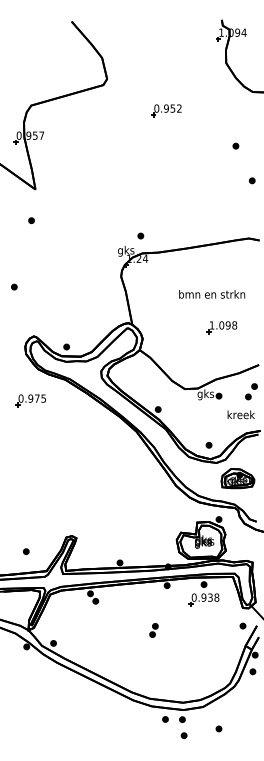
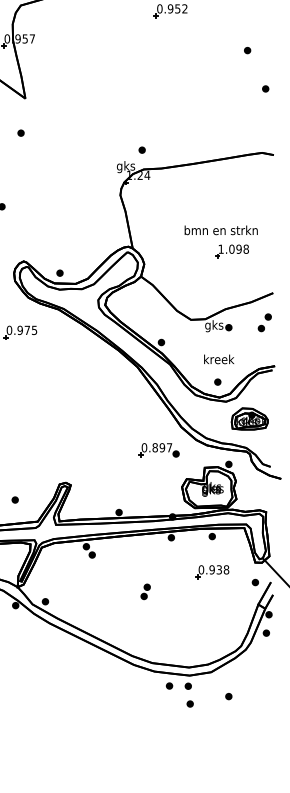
text: (212, 294) -> (221, 230), moved
text: (240, 414) -> (218, 359), moved
part: (155, 506) -> (158, 449), added
part: (203, 599) -> (211, 571), moved
part: (153, 630) -> (145, 591), moved

